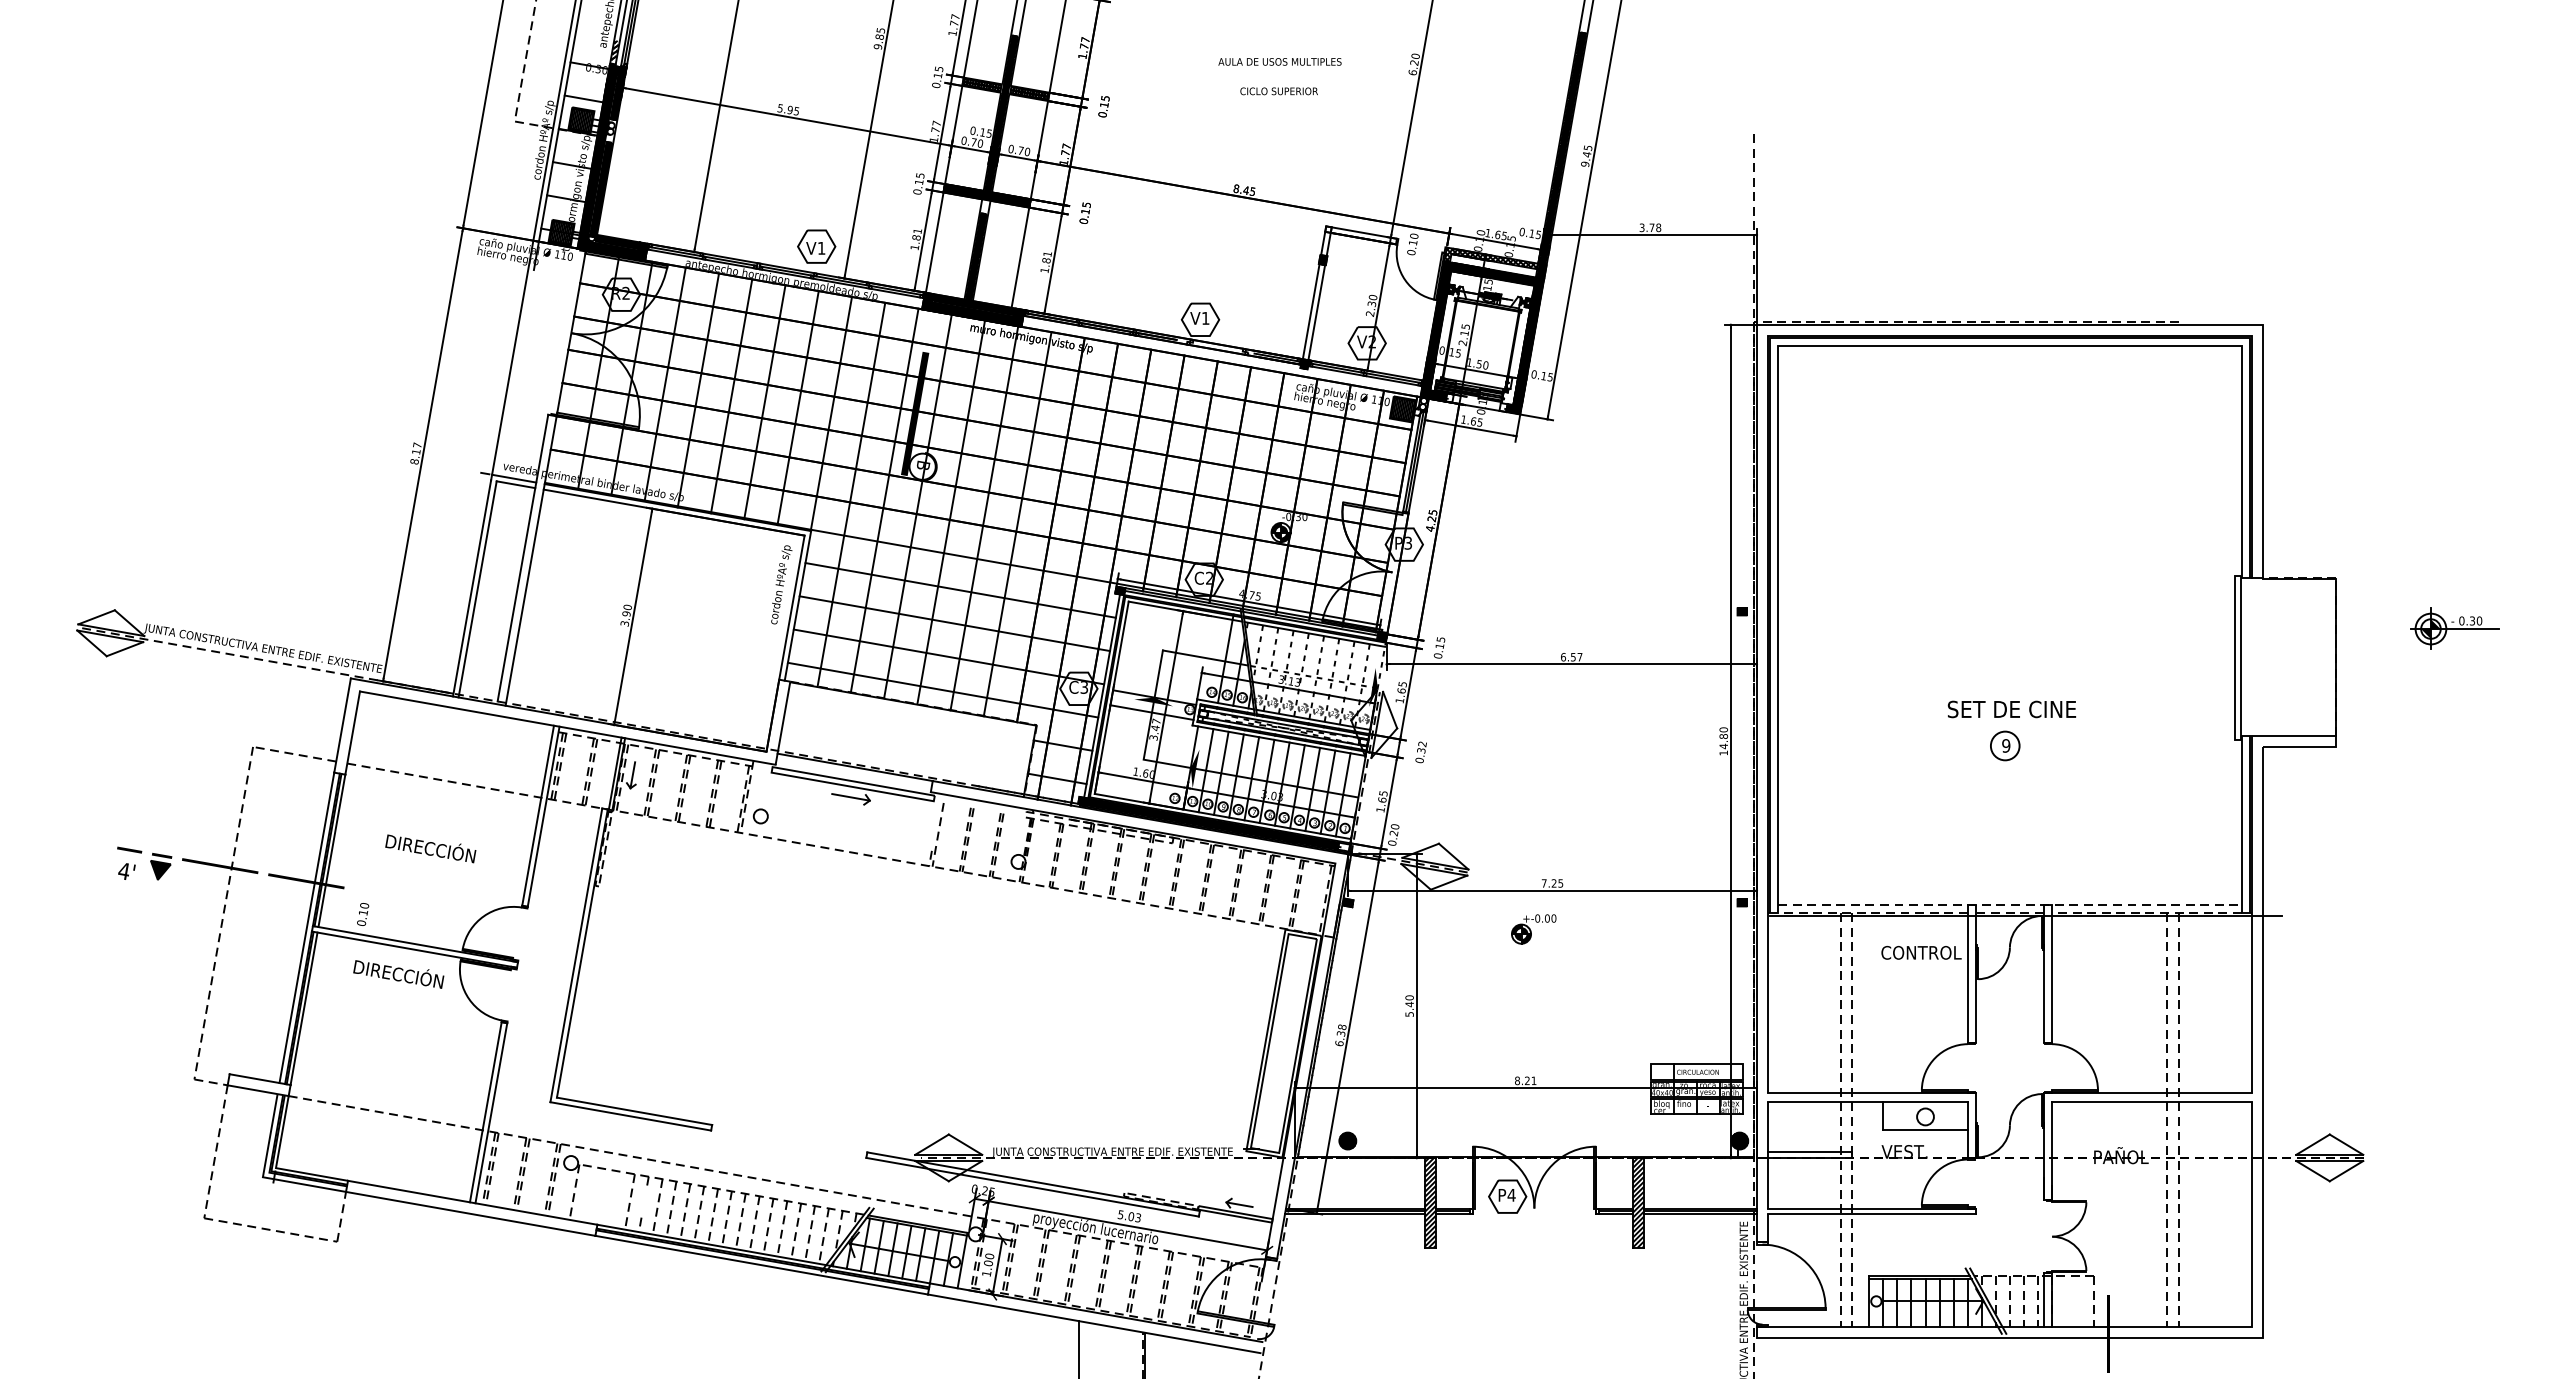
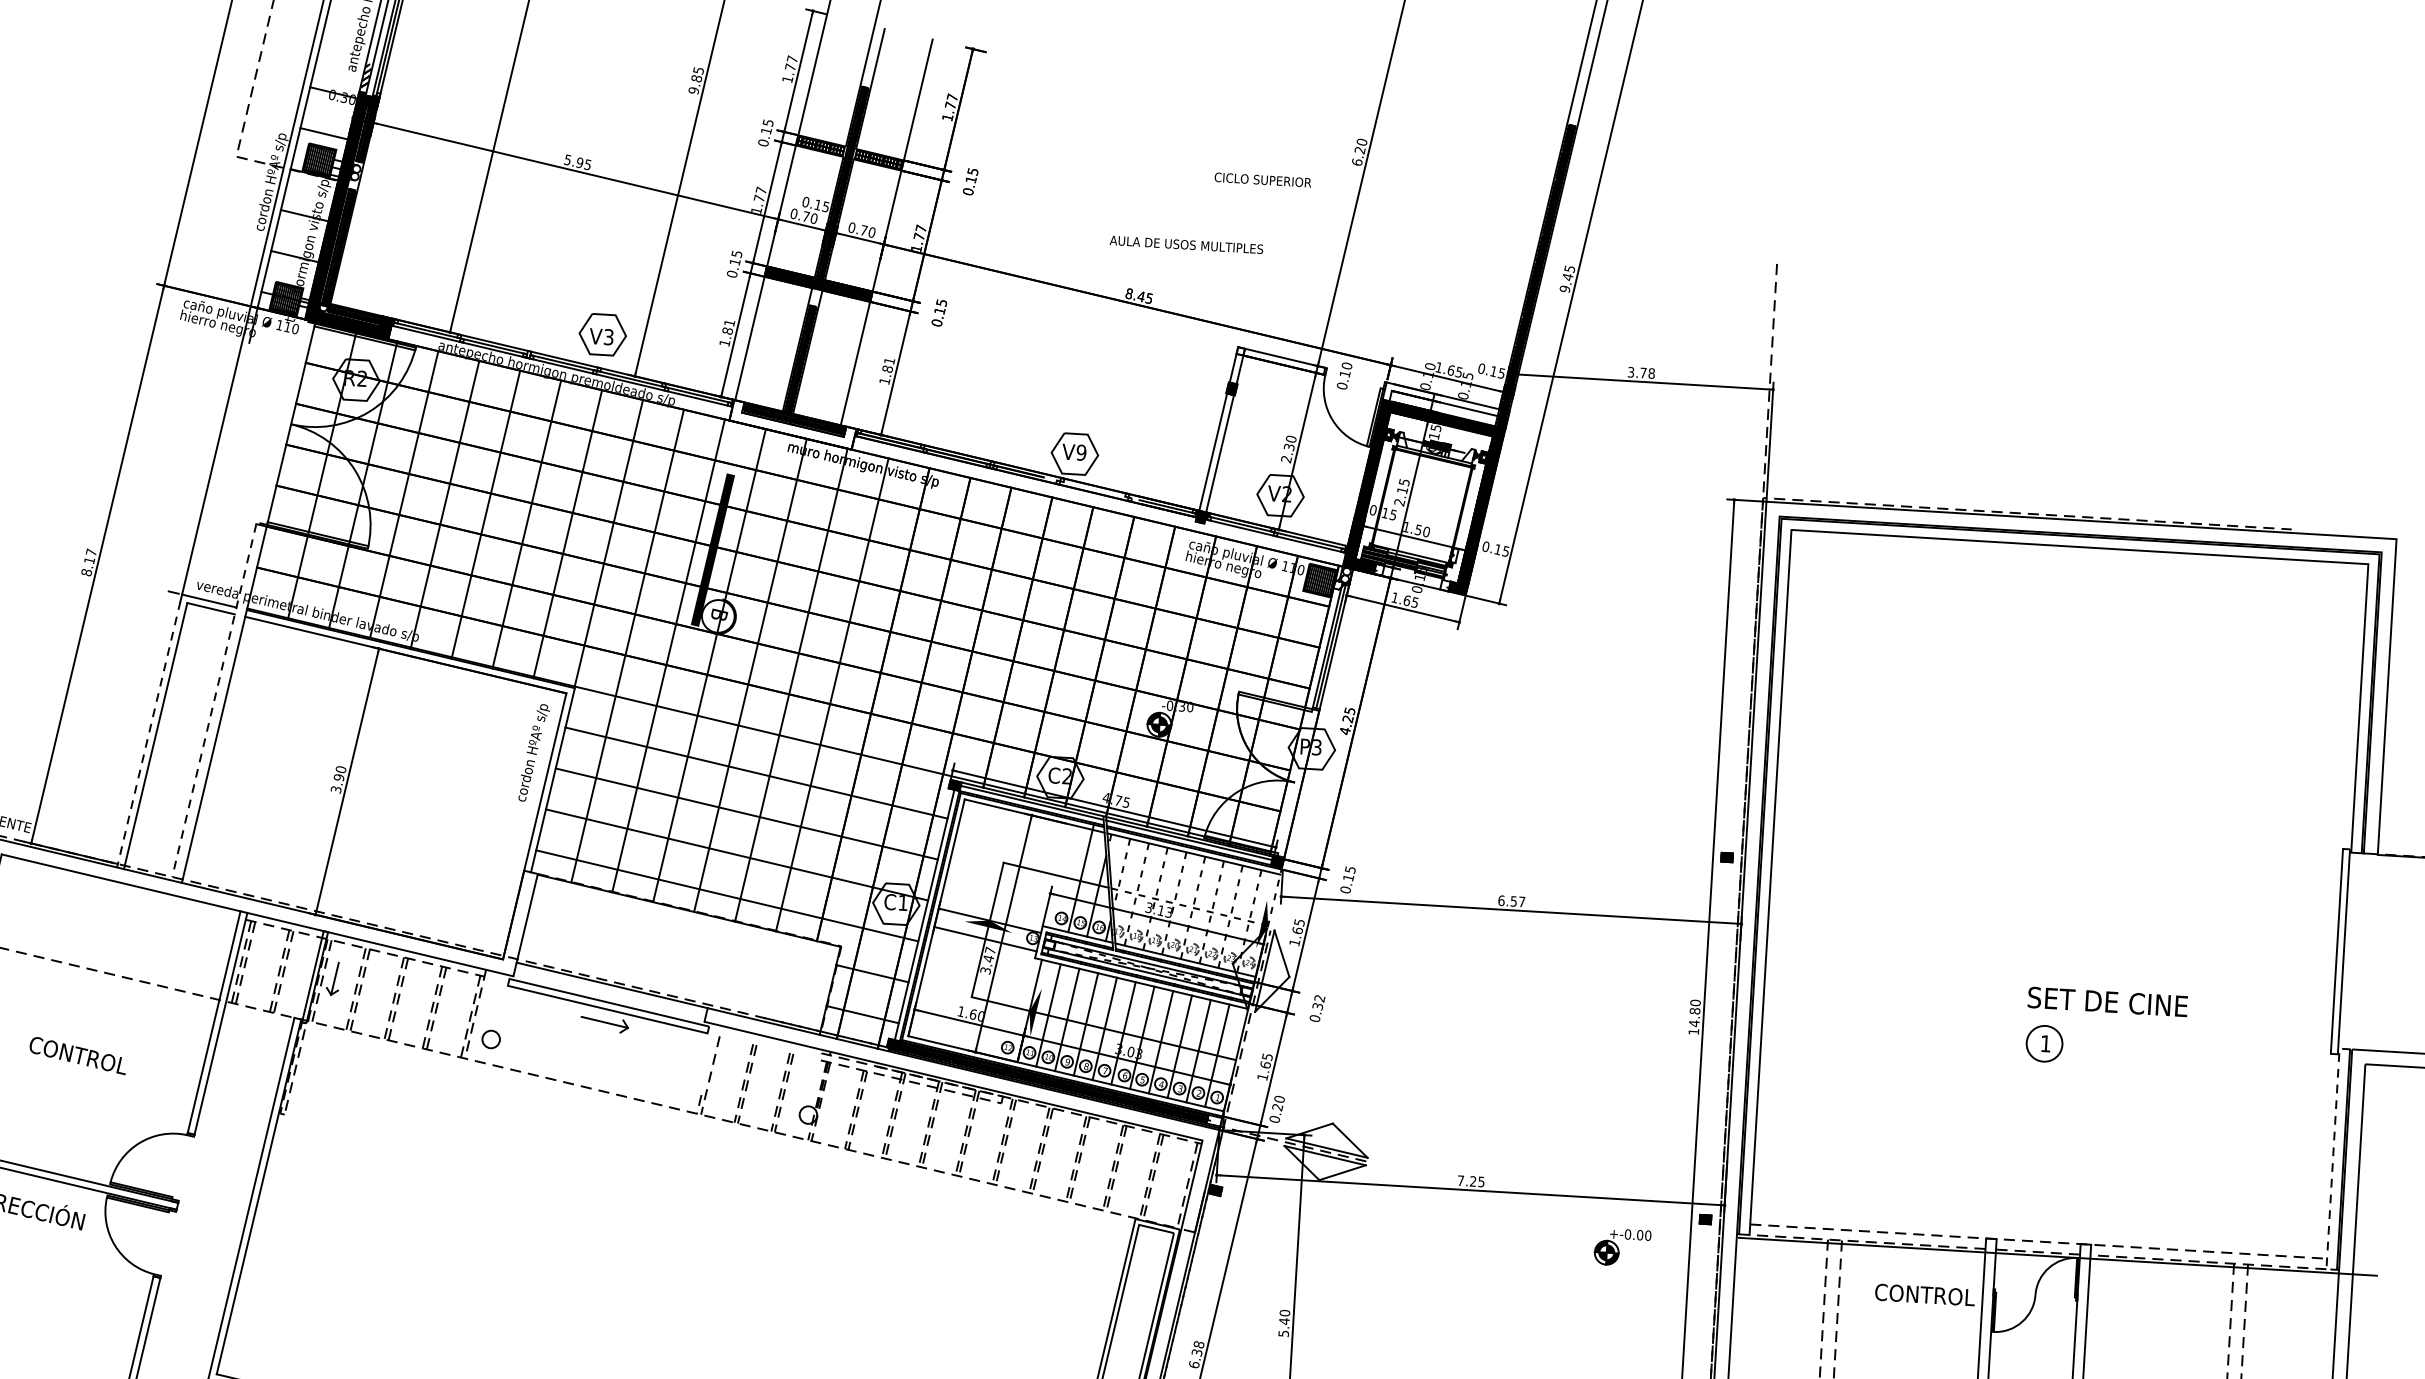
text: (1279, 61) -> (1185, 244), moved
text: (1278, 91) -> (1262, 180), moved
text: (821, 247) -> (608, 336), V1 -> V3
hatch: (1491, 257) -> (1441, 398), removed
hatch: (973, 309) -> (793, 424), removed
text: (1205, 317) -> (1081, 451), V1 -> V9
line: (522, 558) -> (213, 700), solid -> dashed
line: (472, 588) -> (149, 734), solid -> dashed
text: (1084, 687) -> (903, 902), C3 -> C1
text: (2011, 709) -> (2107, 1001), moved
text: (2006, 745) -> (2046, 1043), 9 -> 1
line: (2241, 824) -> (2332, 1158), solid -> dashed
text: (430, 848) -> (77, 1054), DIRECCIÓN -> CONTROL
part: (1533, 929) -> (1622, 1247), moved

